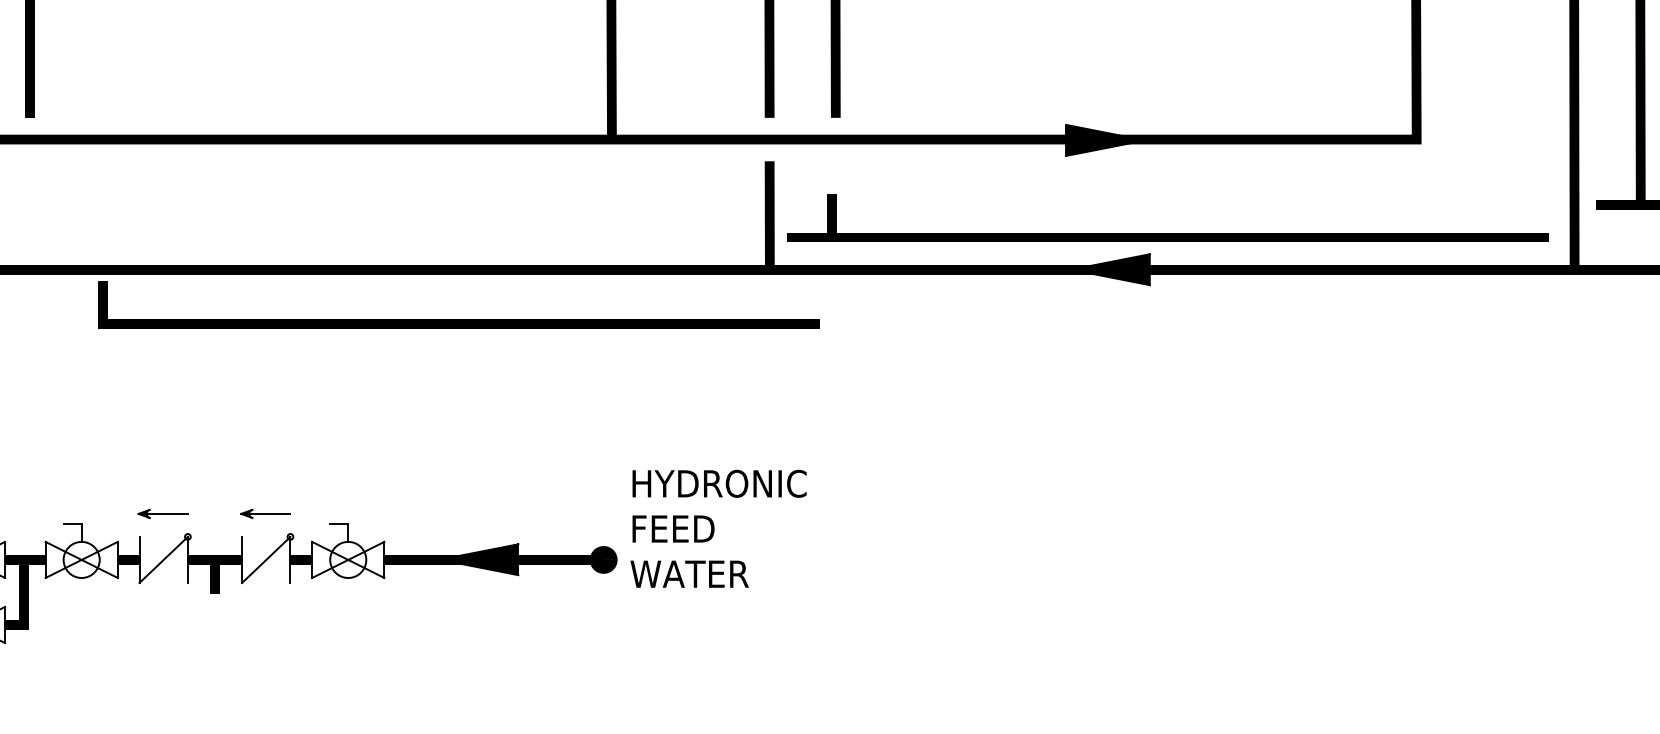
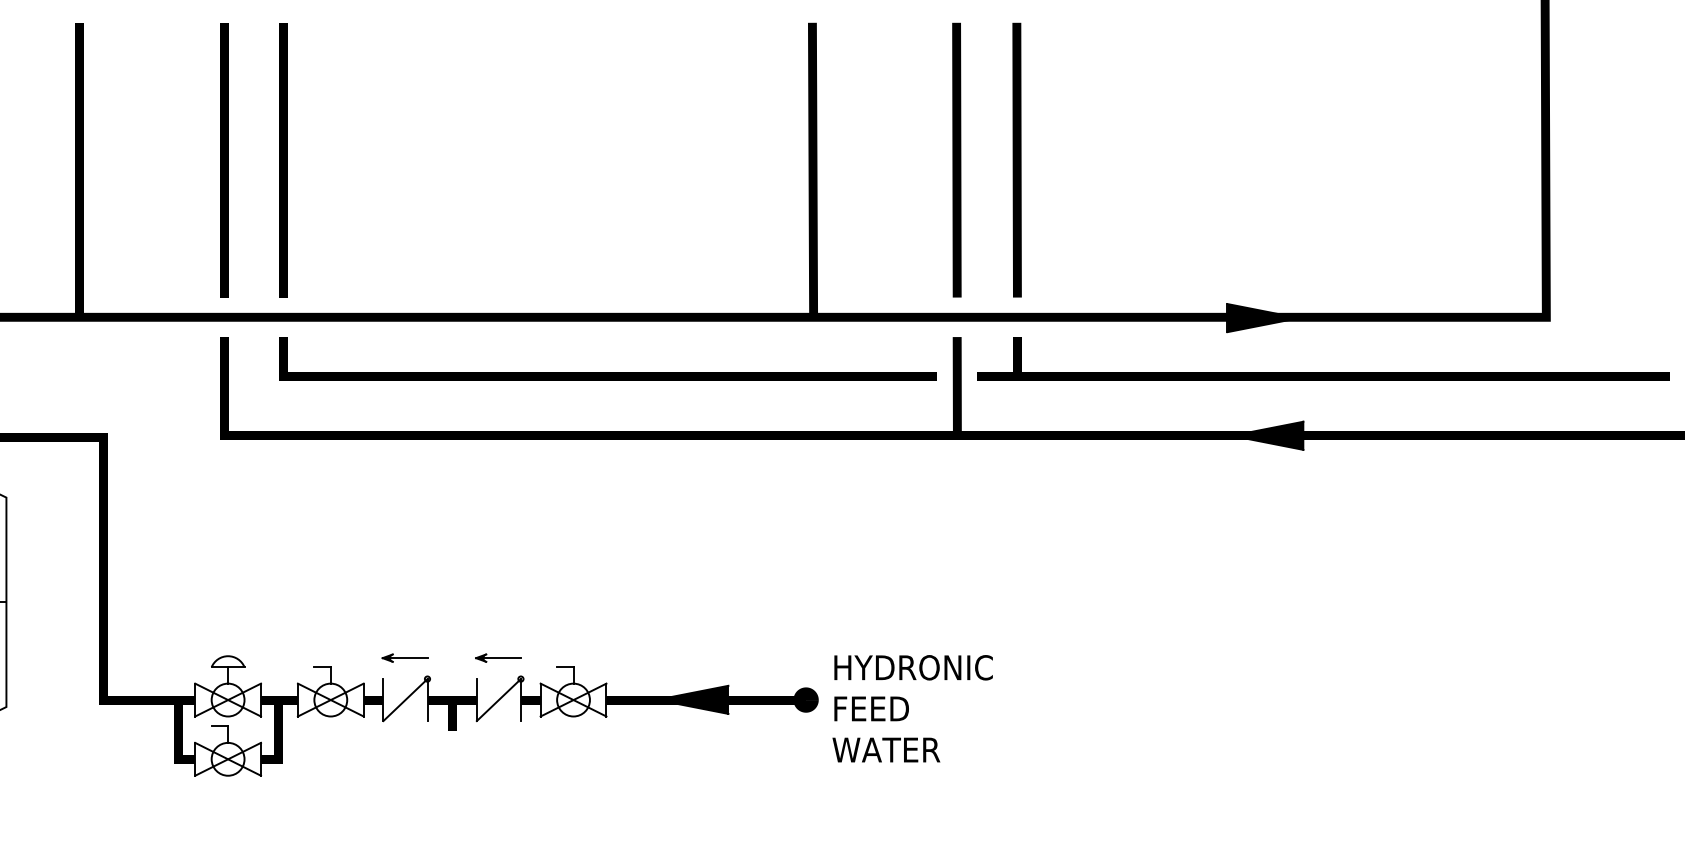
part: (1167, 233) -> (1323, 372), moved
line: (458, 319) -> (607, 372), moved
text: (718, 528) -> (912, 708), moved

